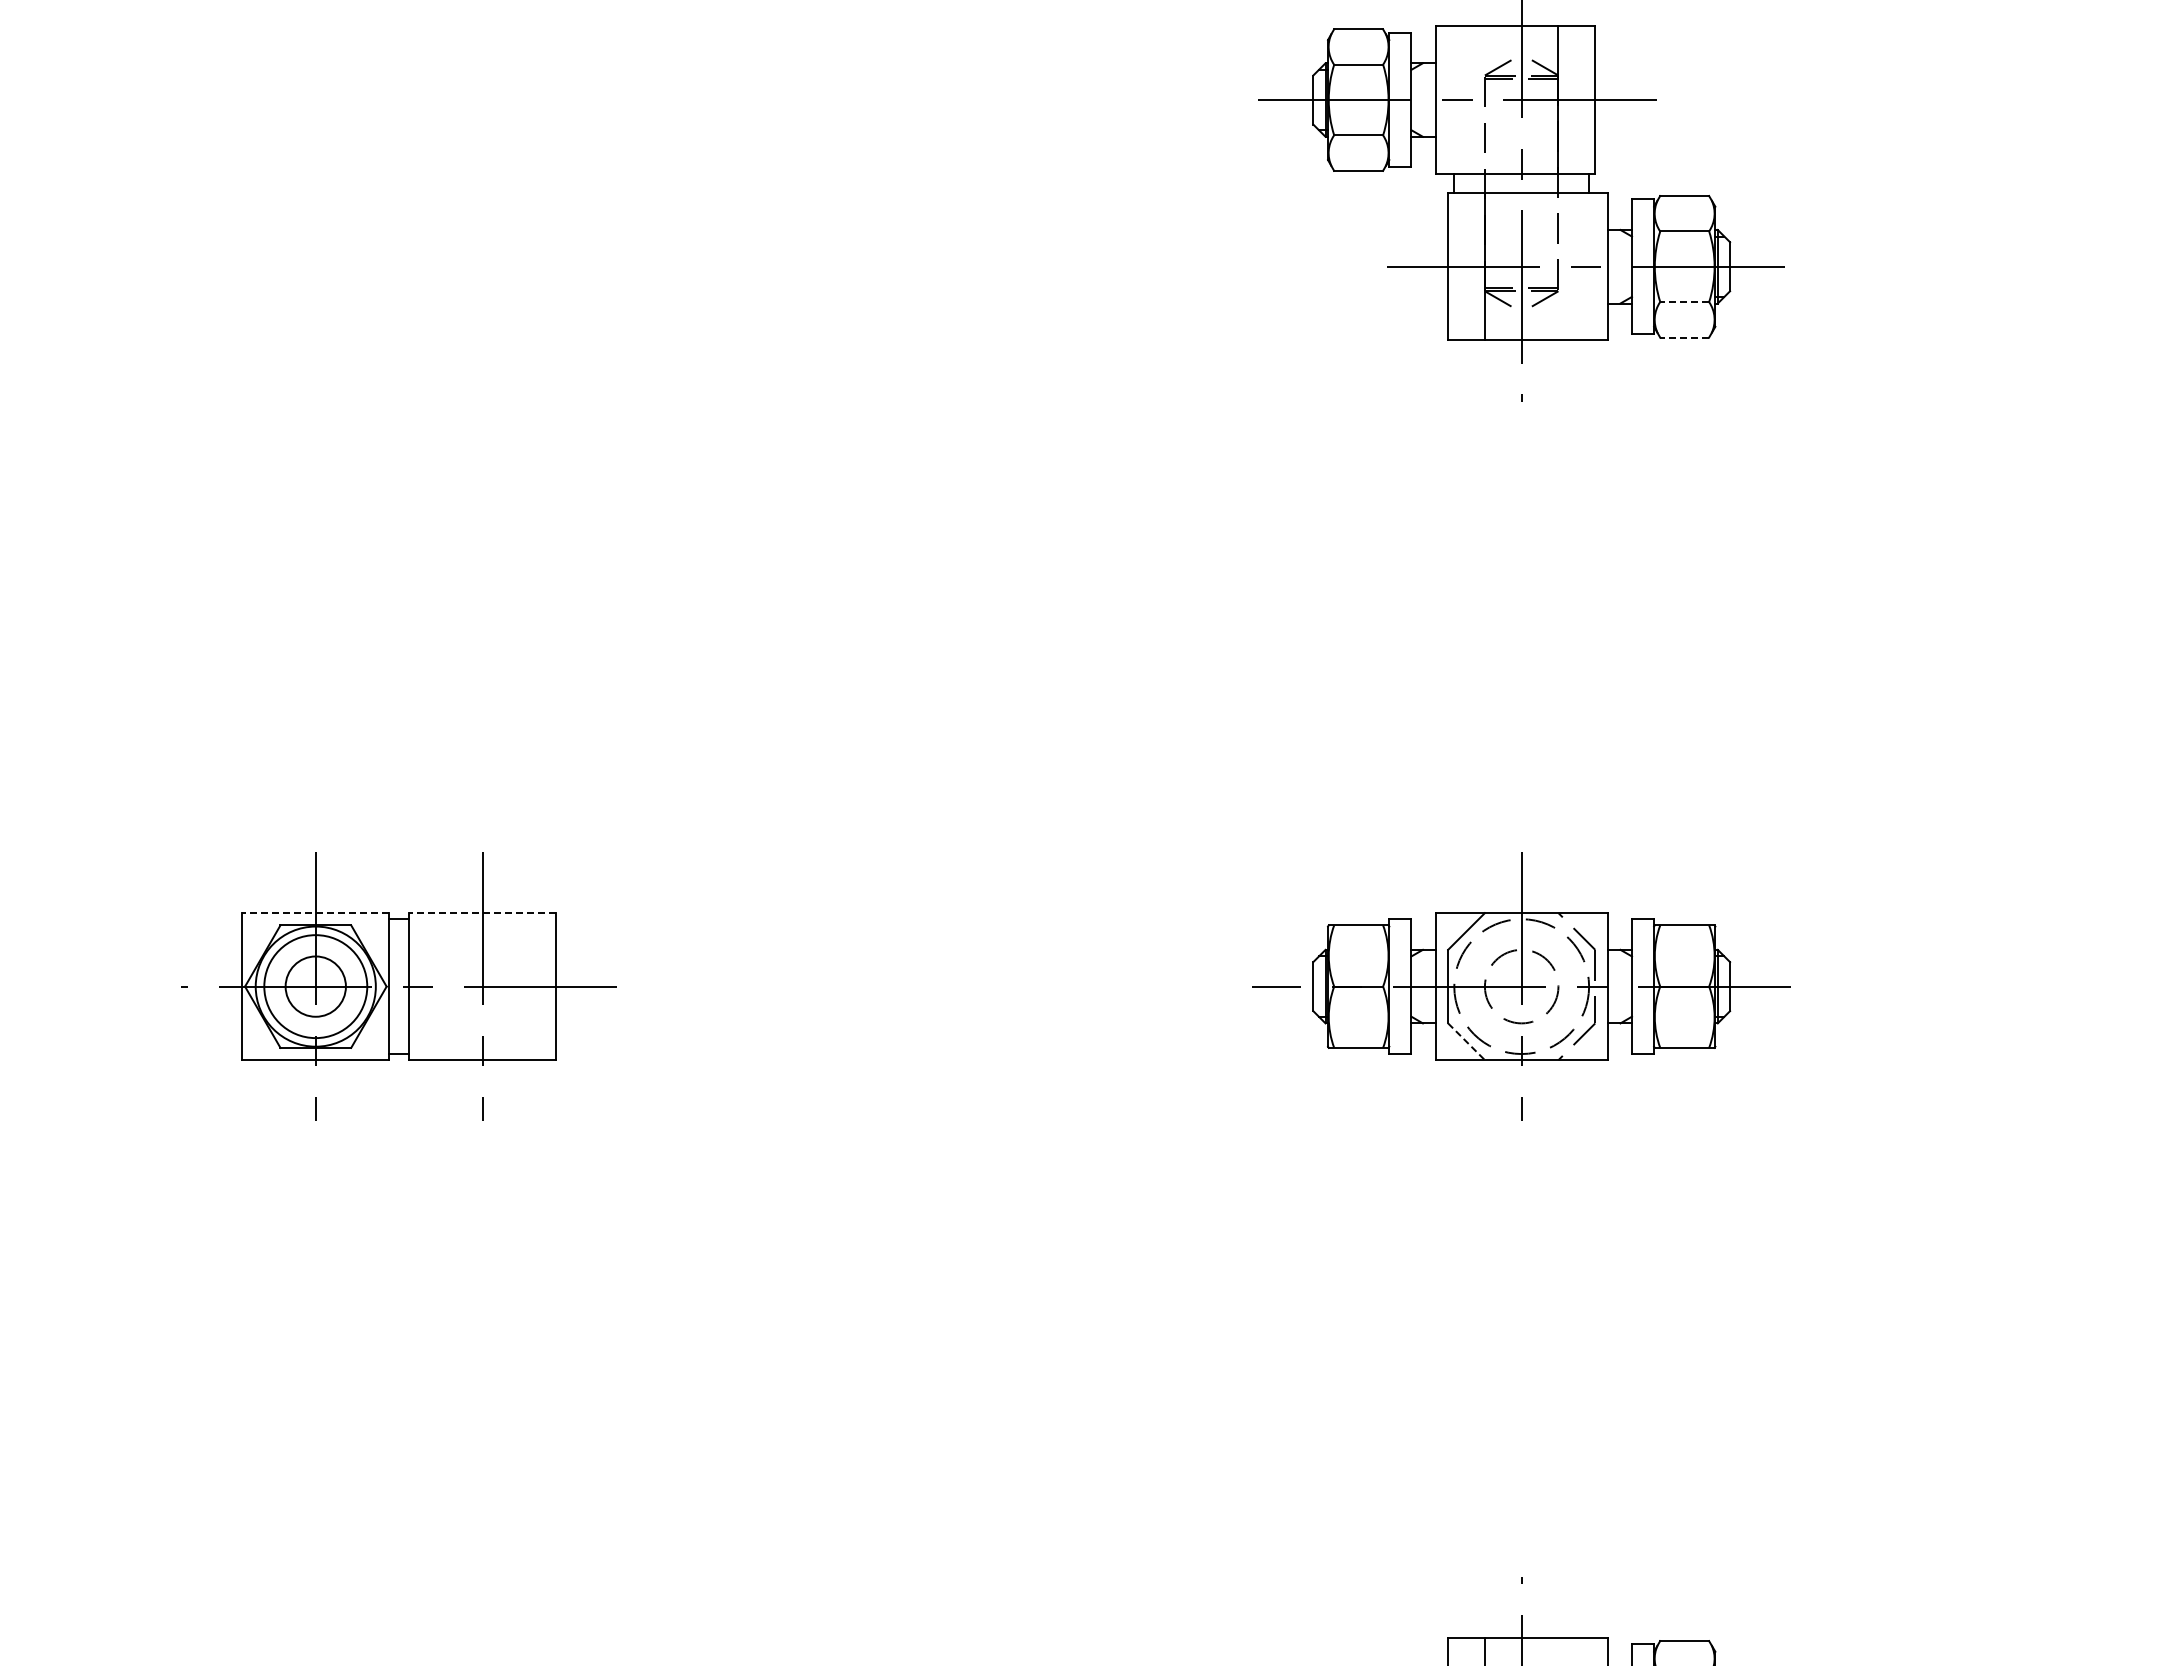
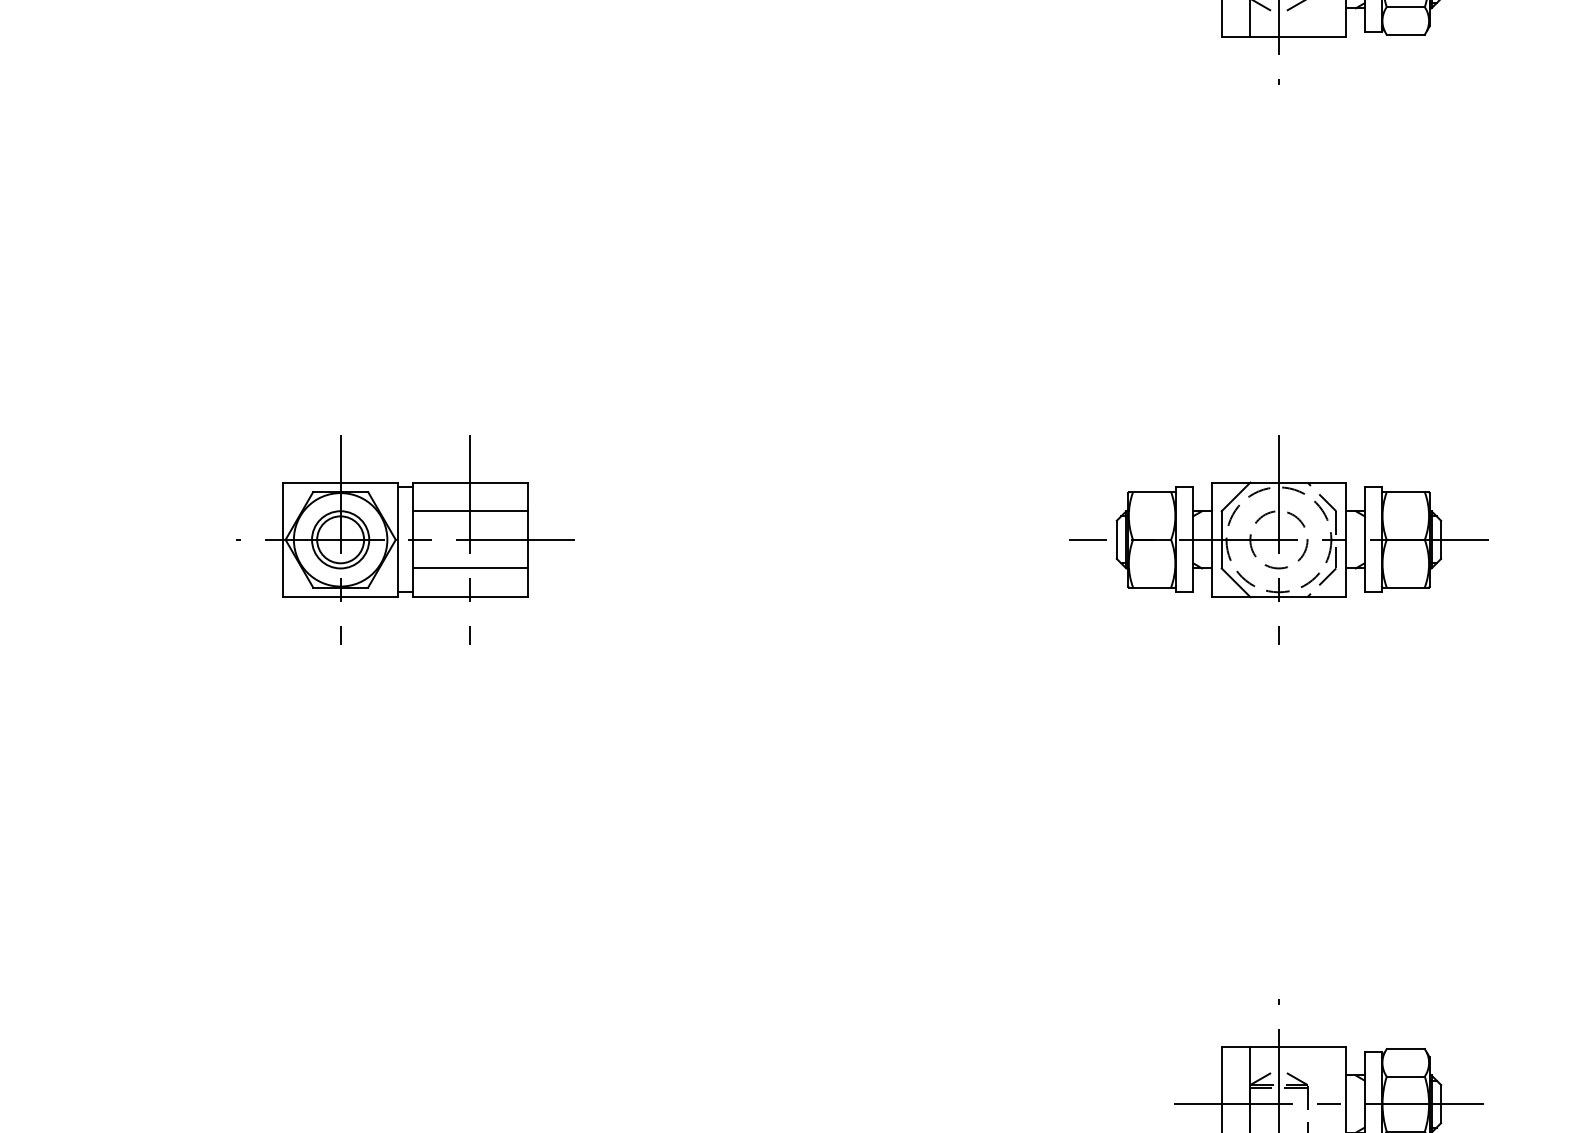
line: (1684, 302) -> (1405, 7), dashed -> solid
line: (1684, 337) -> (1405, 34), dashed -> solid
line: (315, 913) -> (340, 482), dashed -> solid
line: (482, 913) -> (470, 482), dashed -> solid
line: (482, 949) -> (470, 510), added
circle: (315, 986) -> (340, 539), size x0.71
line: (482, 1023) -> (470, 568), added
line: (1466, 1042) -> (1236, 583), dashed -> solid

